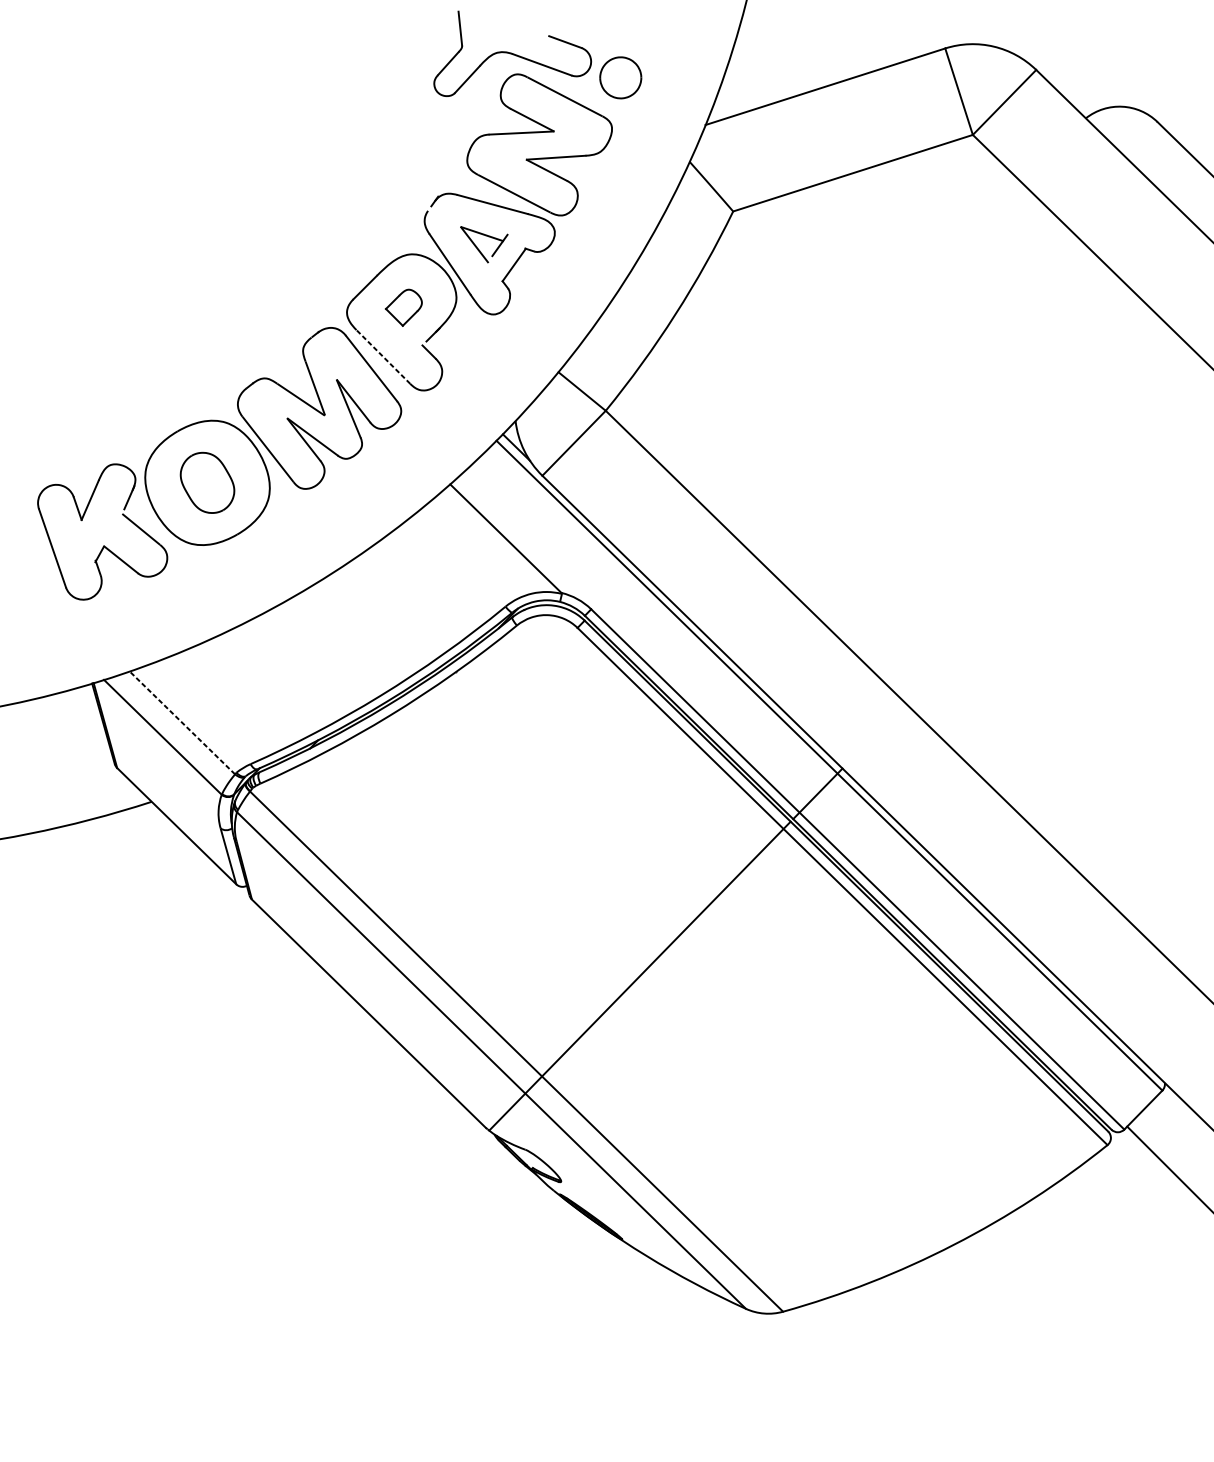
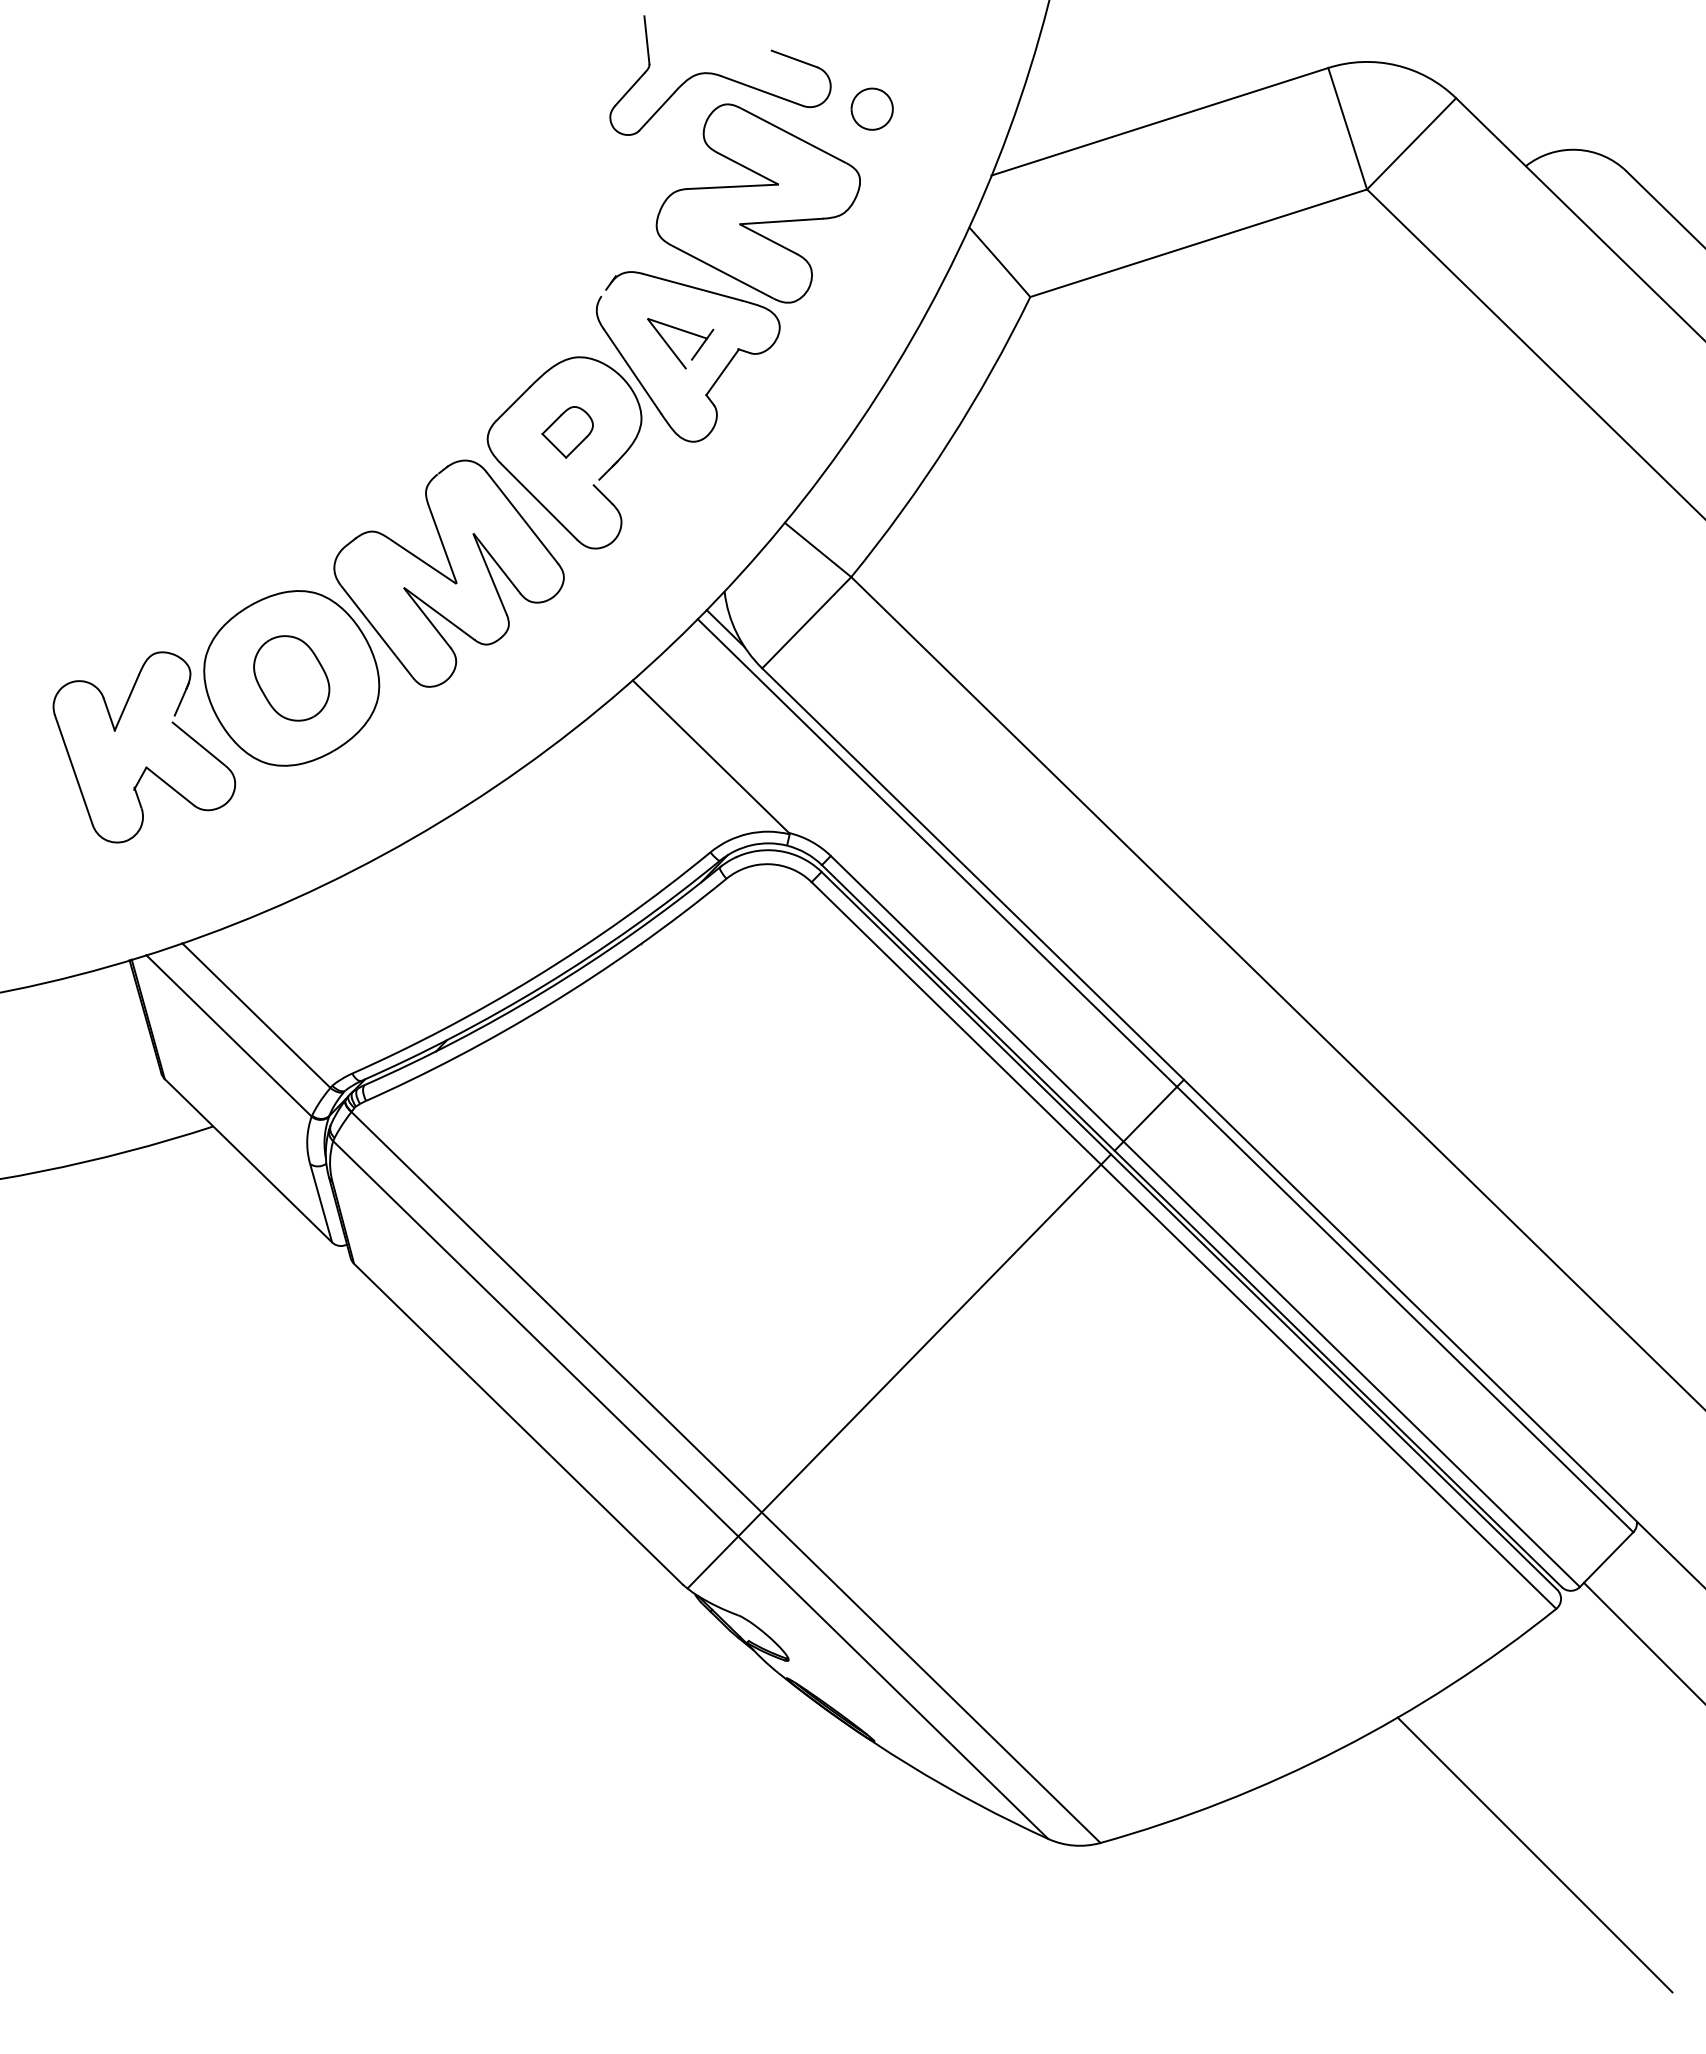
part: (620, 77) -> (871, 108), size x0.71
line: (383, 357) -> (538, 501), dashed -> solid
line: (182, 722) -> (256, 1015), dashed -> solid
line: (1092, 1319) -> (1534, 1854), added

